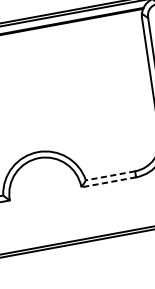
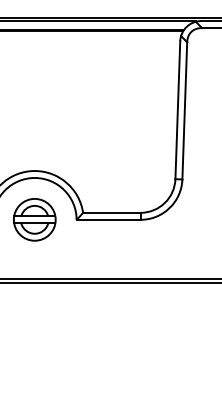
line: (110, 175) -> (111, 212), dashed -> solid
line: (108, 182) -> (108, 219), dashed -> solid
part: (45, 193) -> (34, 219), added

